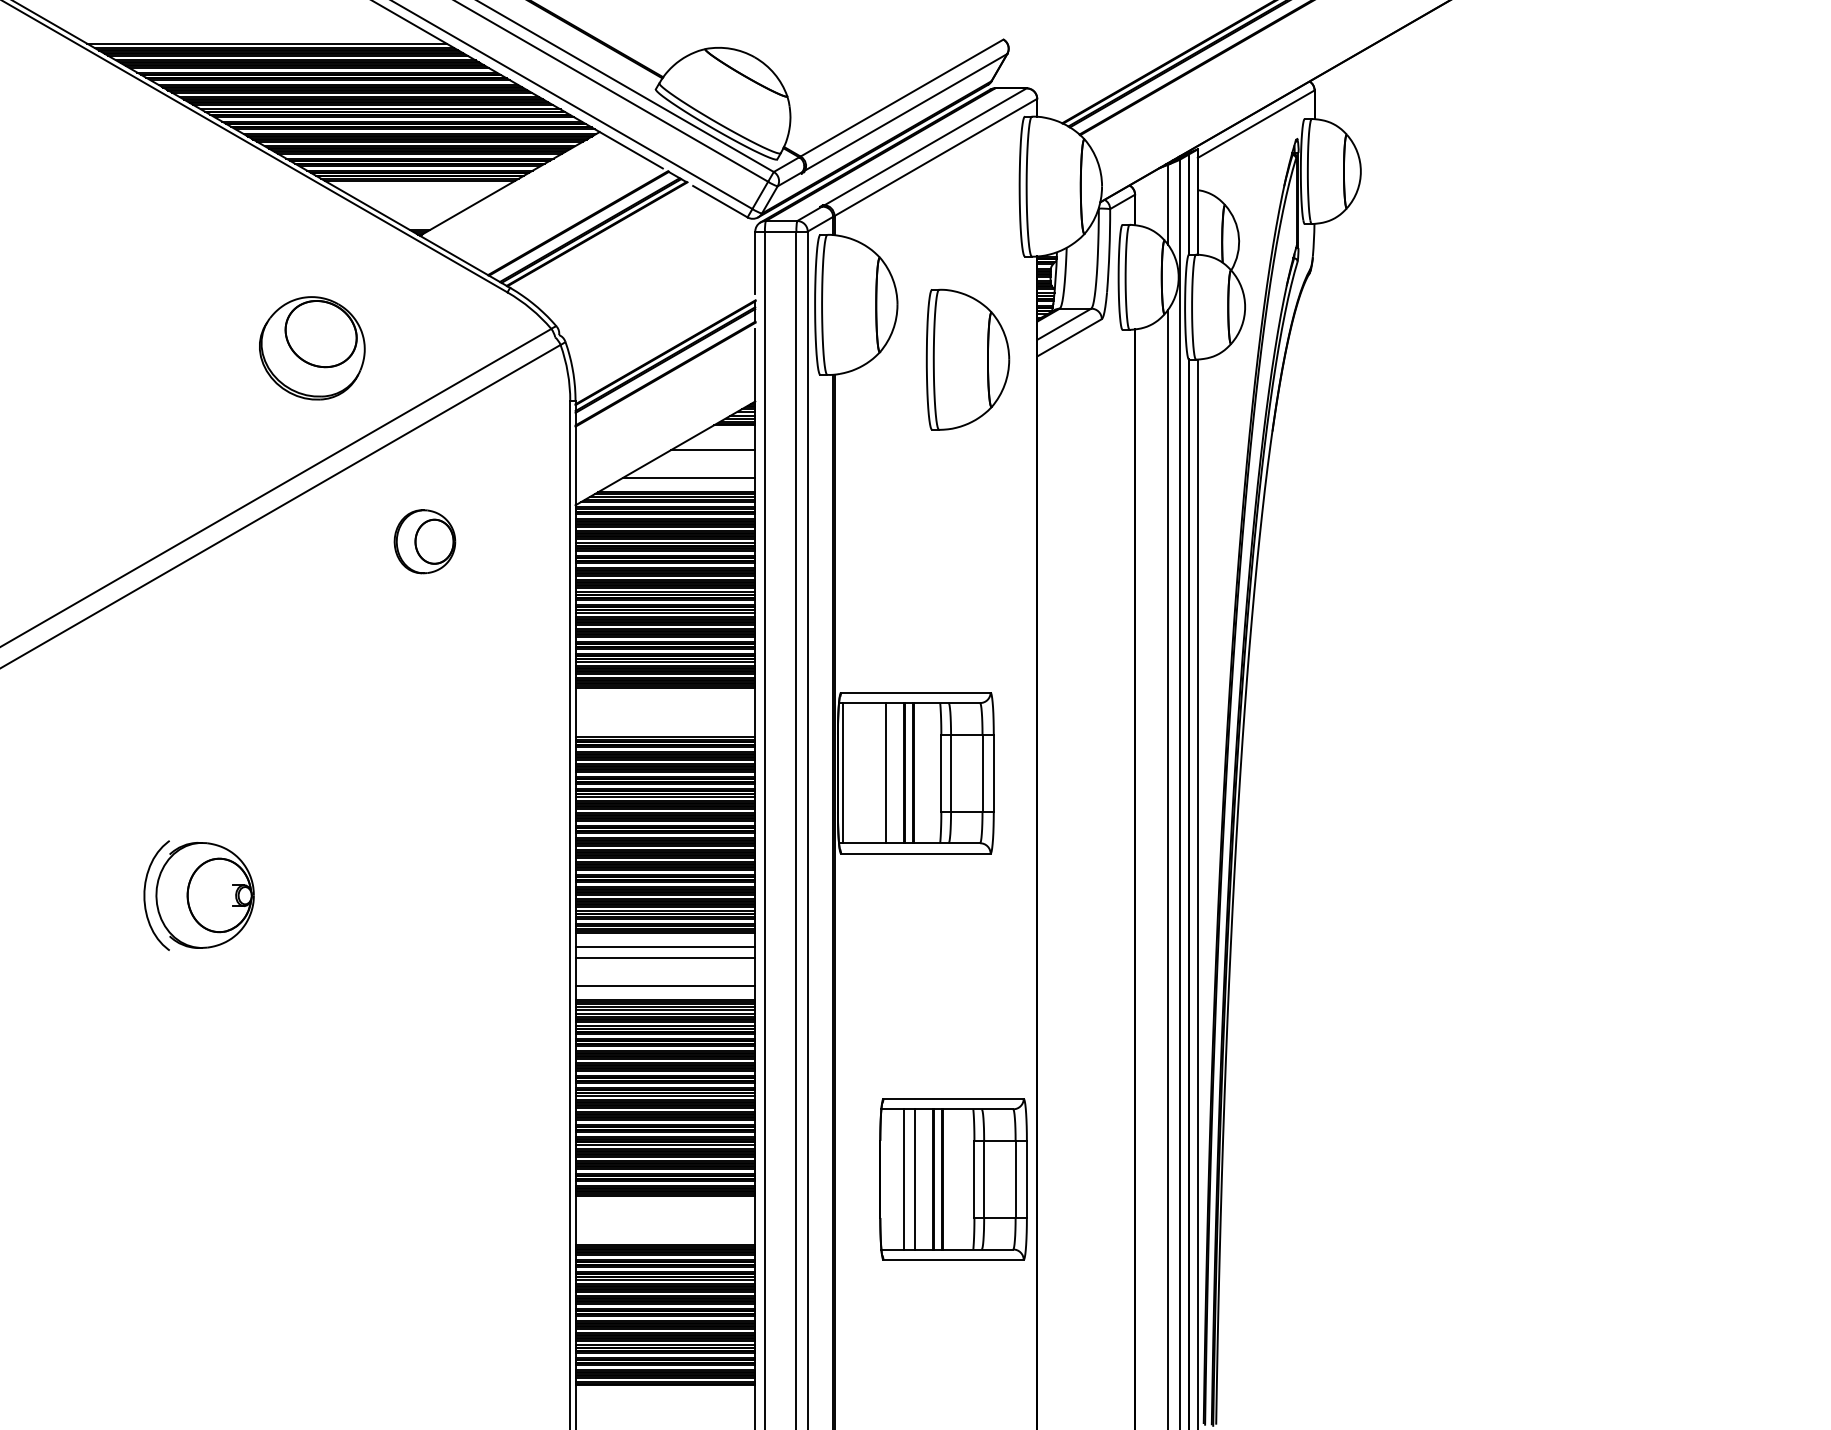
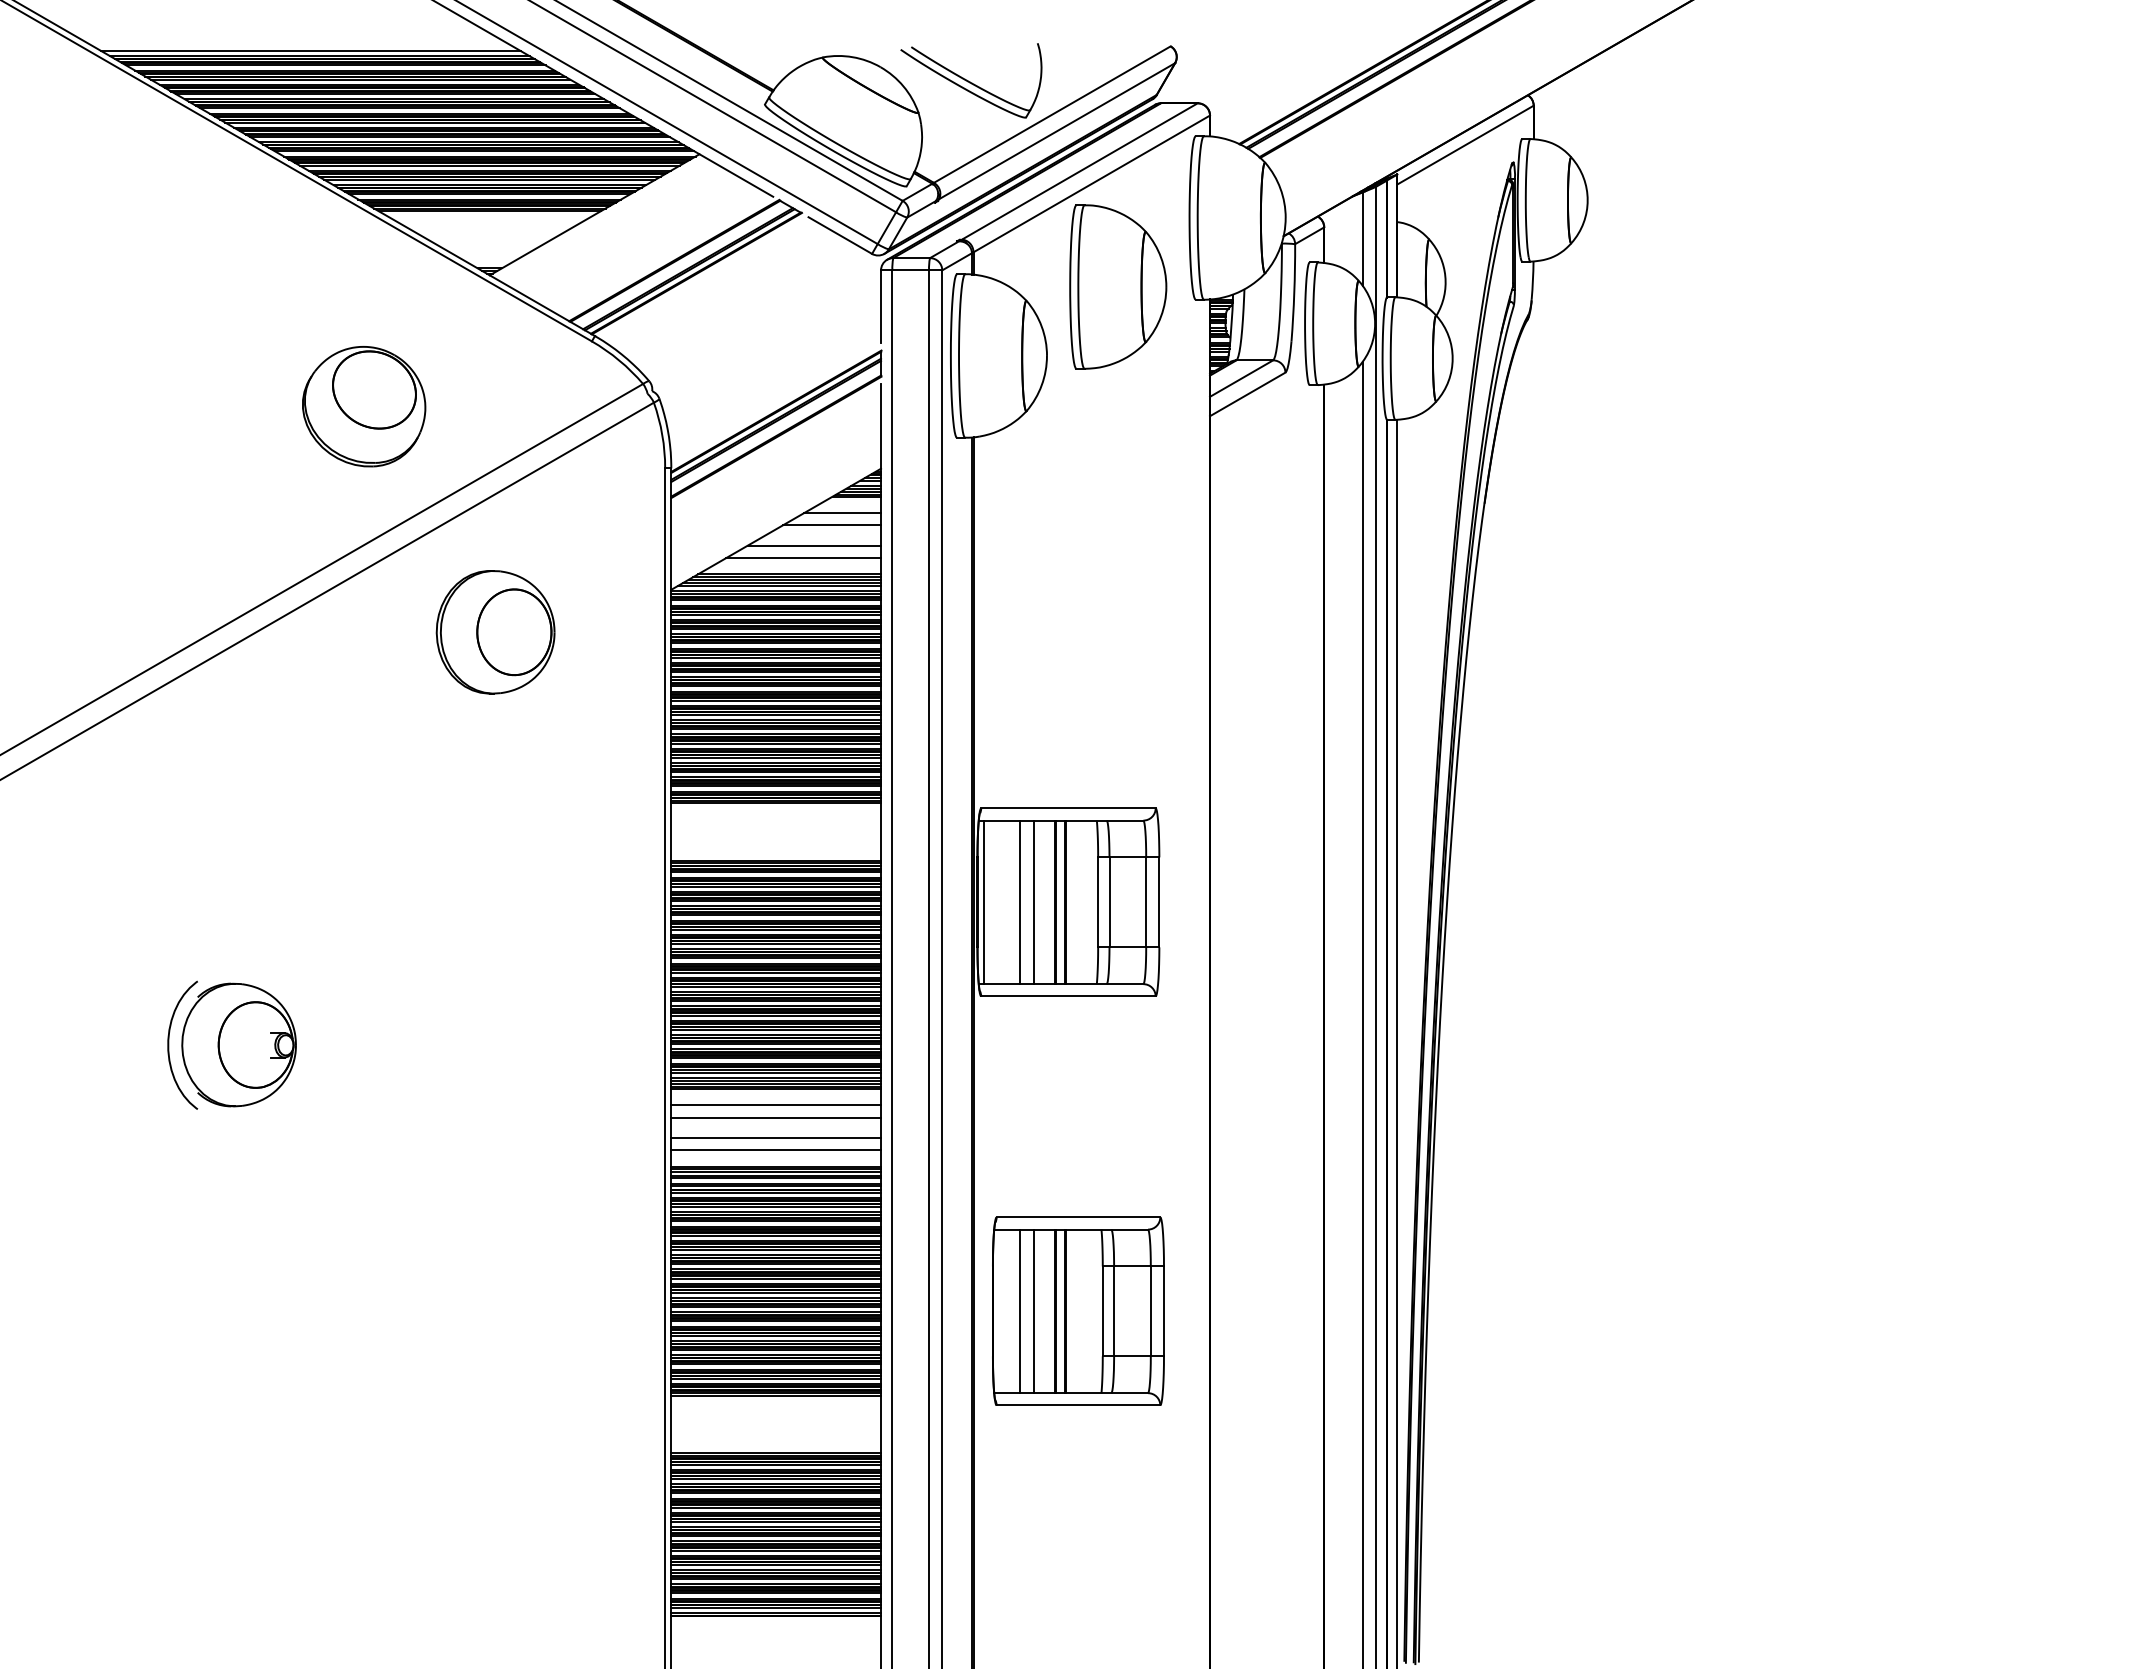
part: (832, 68) -> (971, 80), added
part: (968, 359) -> (1118, 286), moved
line: (722, 439) -> (842, 513), added
line: (698, 467) -> (814, 545), added
part: (424, 541) -> (495, 632), size x1.67
line: (874, 773) -> (1020, 902), added
line: (665, 974) -> (776, 1137), added
part: (953, 1178) -> (1078, 1310), moved

